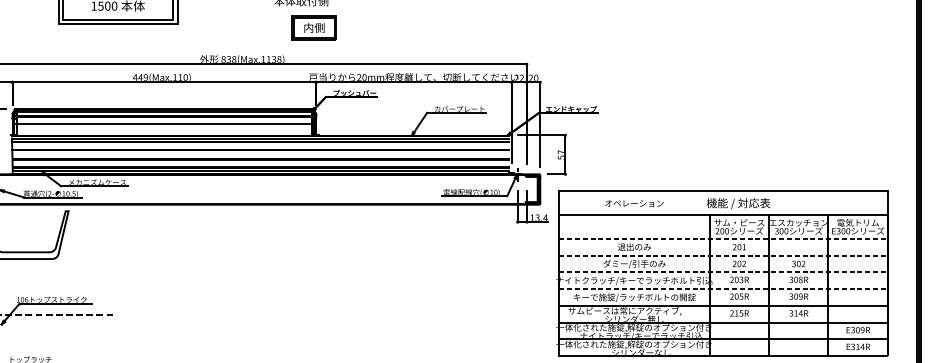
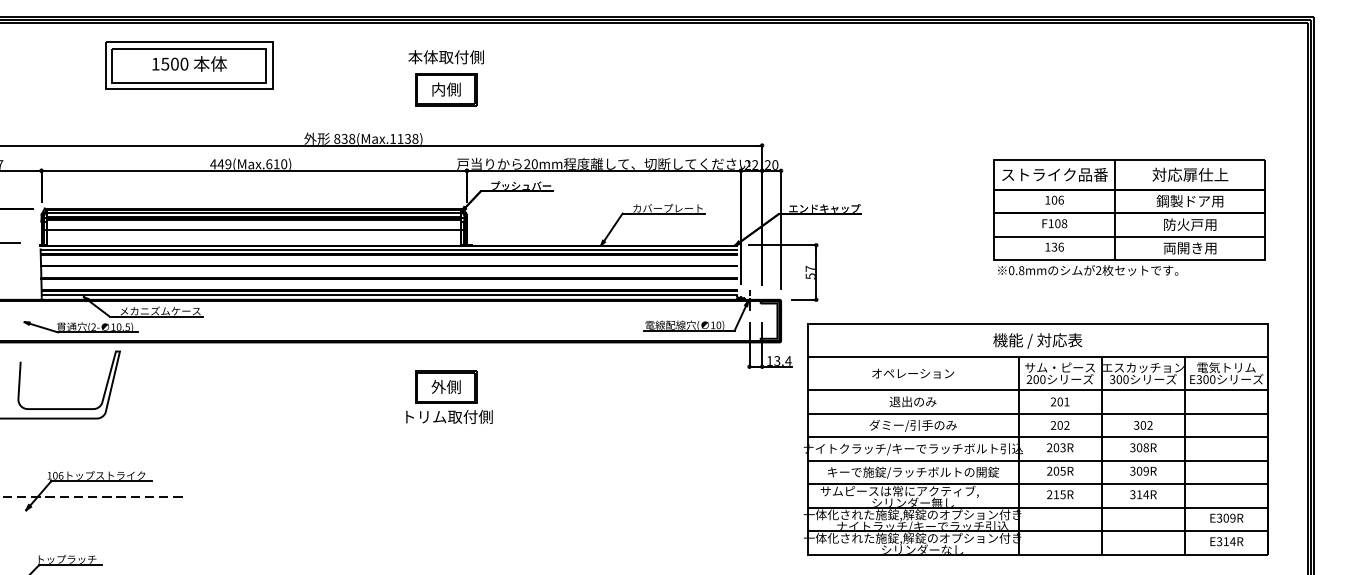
part: (314, 27) -> (446, 89), moved
text: (175, 77) -> (269, 164), 449(Max.110) -> 449(Max.610)
part: (788, 115) -> (1129, 217), added
text: (634, 203) -> (913, 373), moved
text: (738, 203) -> (1037, 340), moved
line: (723, 239) -> (1038, 390), dashed -> solid
part: (303, 243) -> (449, 396), added
line: (723, 255) -> (1038, 413), dashed -> solid
line: (723, 272) -> (1038, 437), dashed -> solid
line: (723, 288) -> (1038, 460), dashed -> solid

